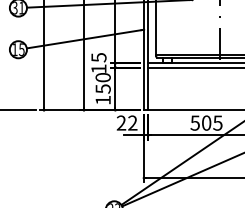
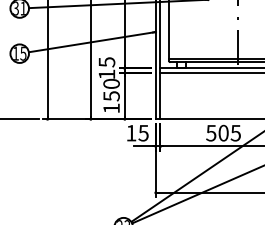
text: (126, 122) -> (136, 132), 22 -> 15

